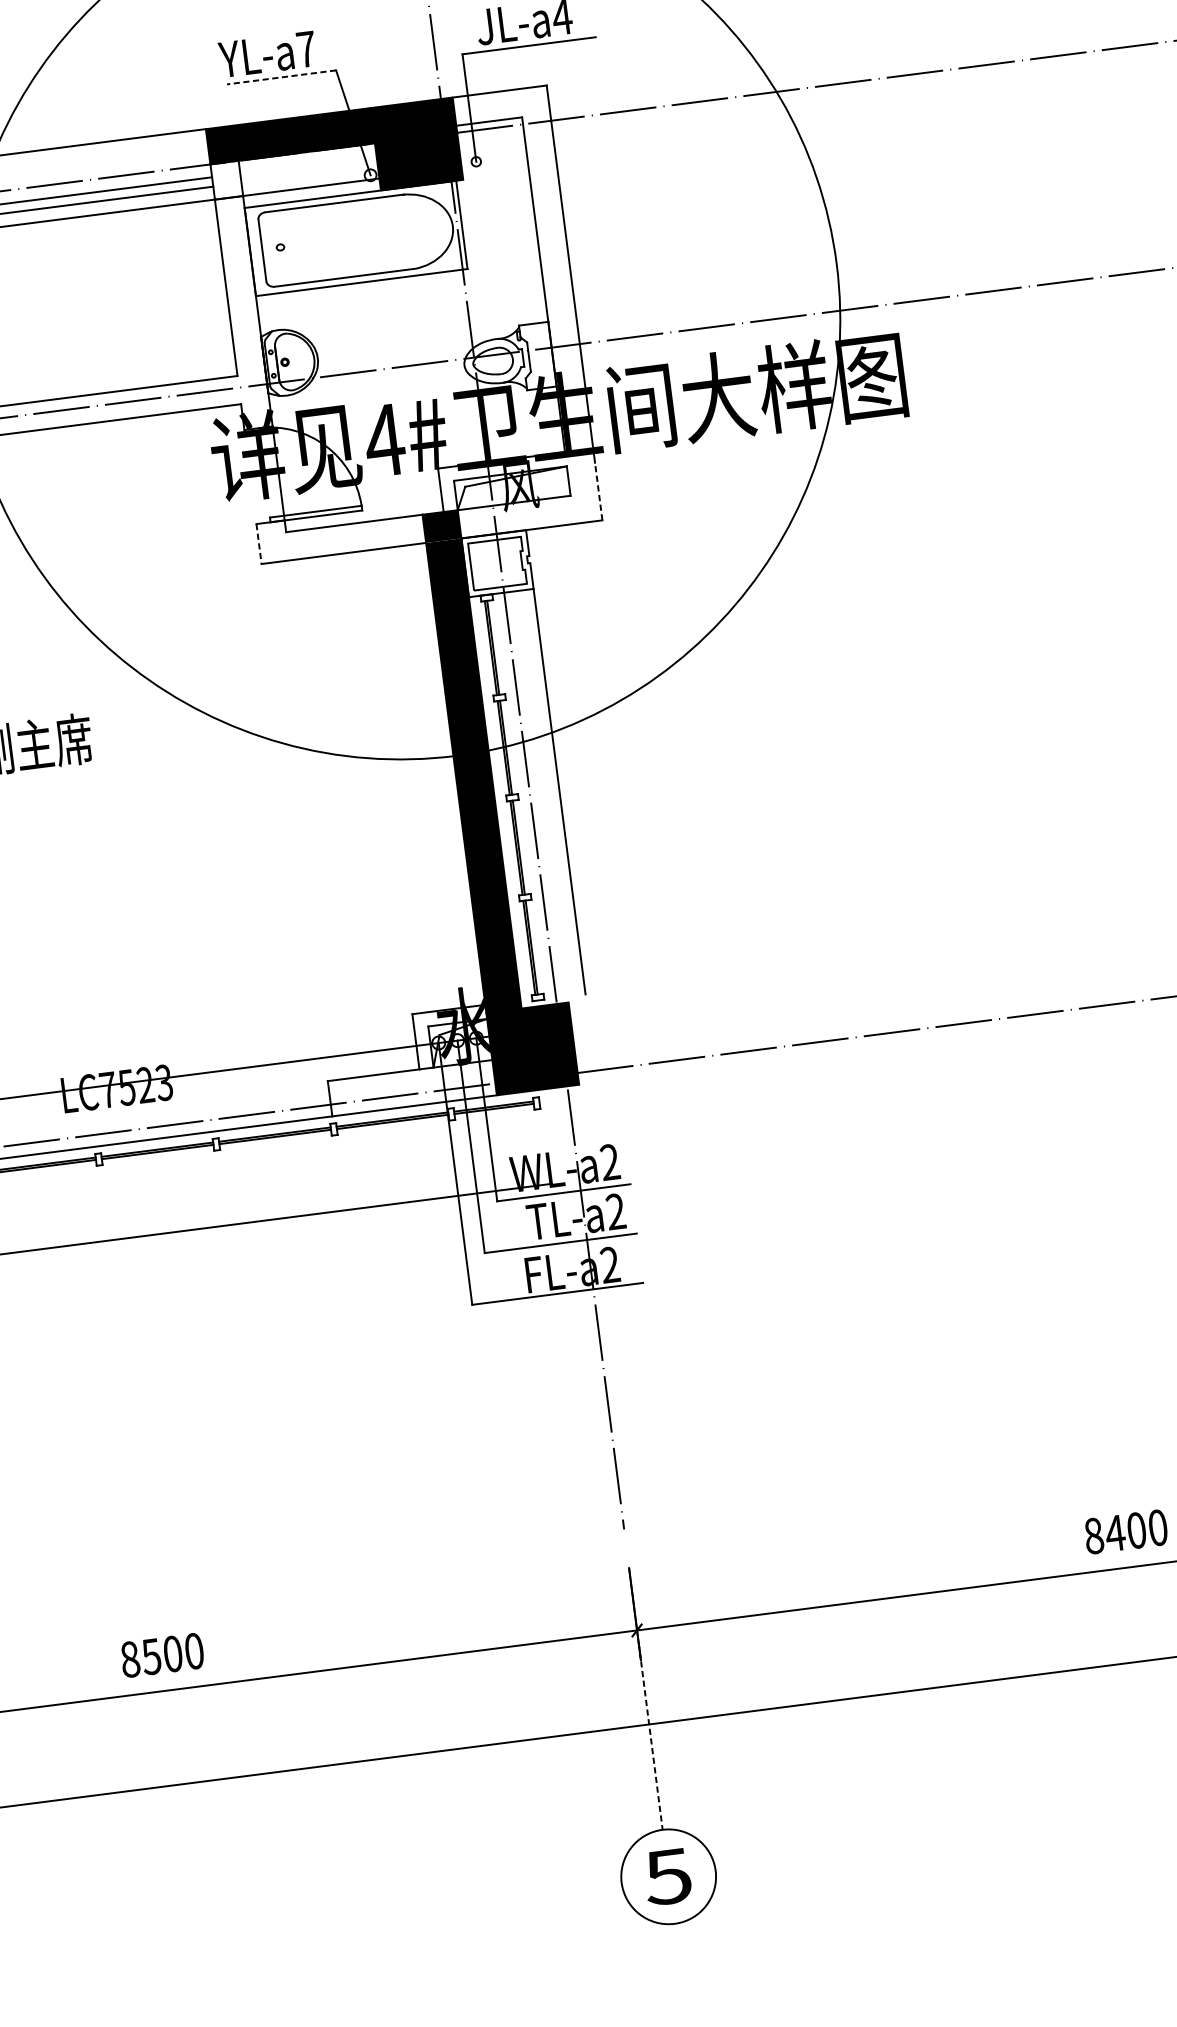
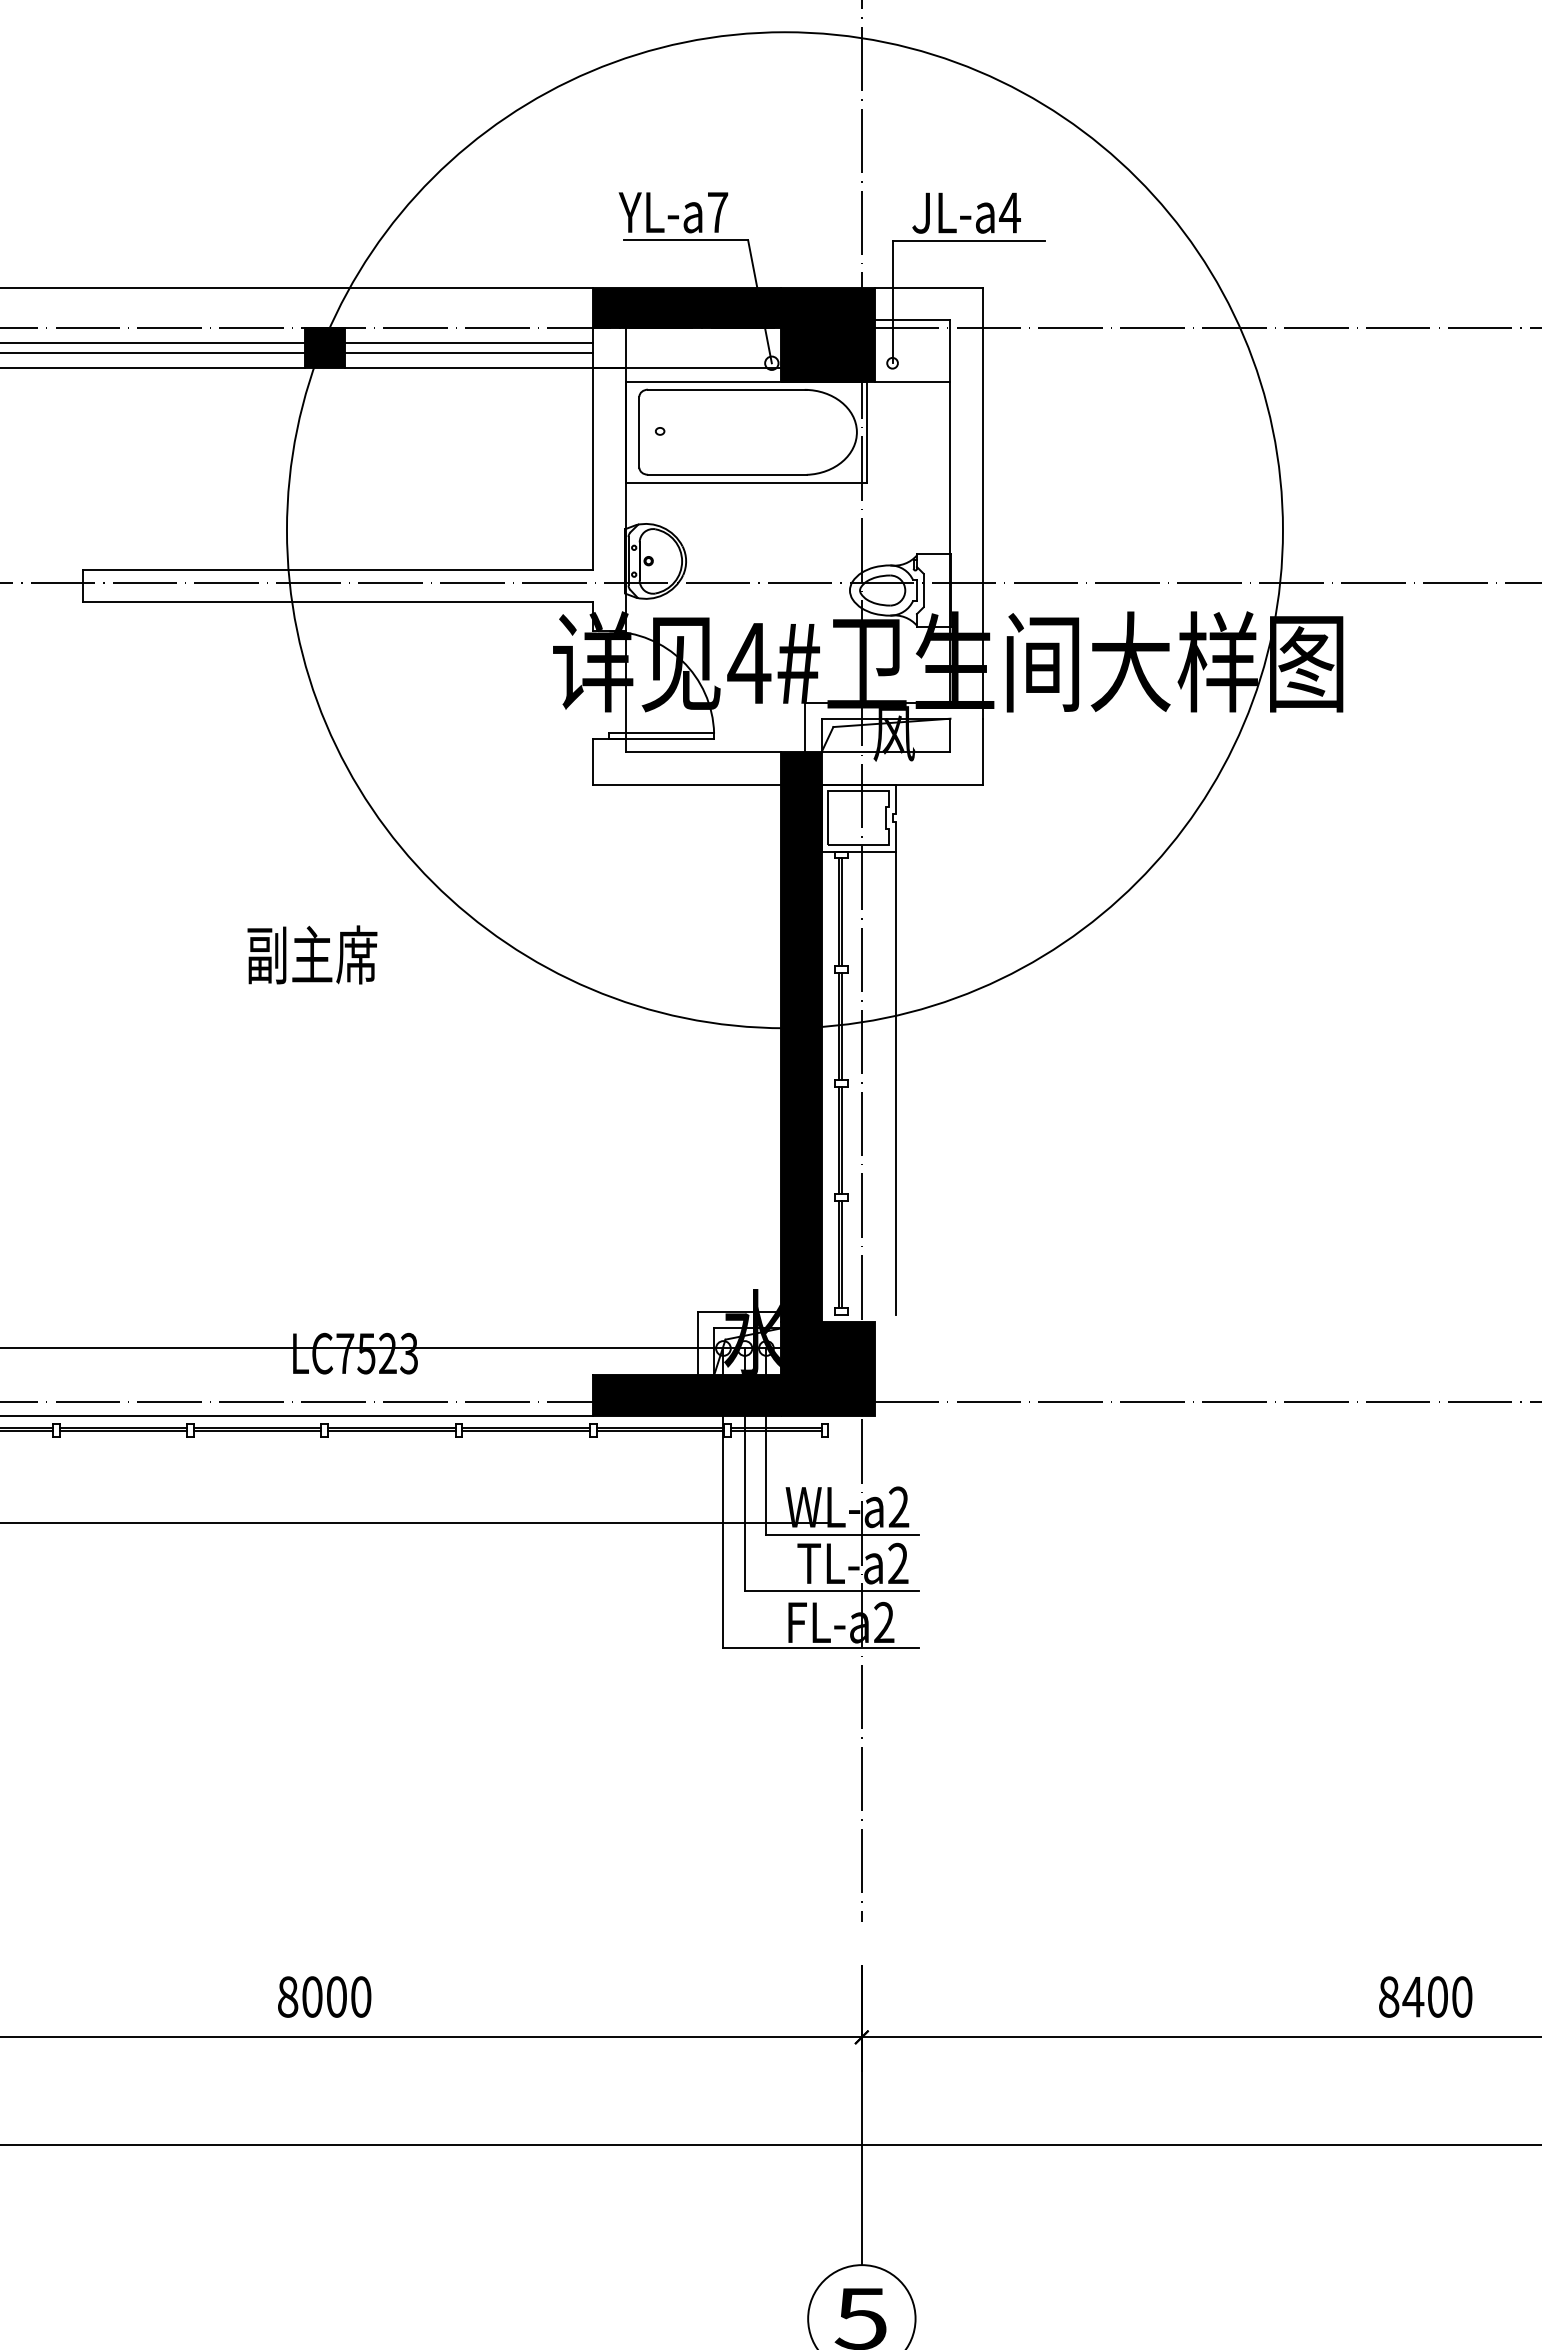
line: (281, 77) -> (685, 240), dashed -> solid
line: (495, 175) -> (912, 381), added
line: (598, 491) -> (982, 751), dashed -> solid
line: (259, 543) -> (593, 761), dashed -> solid
fill: (412, 1088) -> (687, 1395), added
text: (150, 1656) -> (311, 1996), 8500 -> 8000
line: (650, 1736) -> (861, 2158), dashed -> solid

